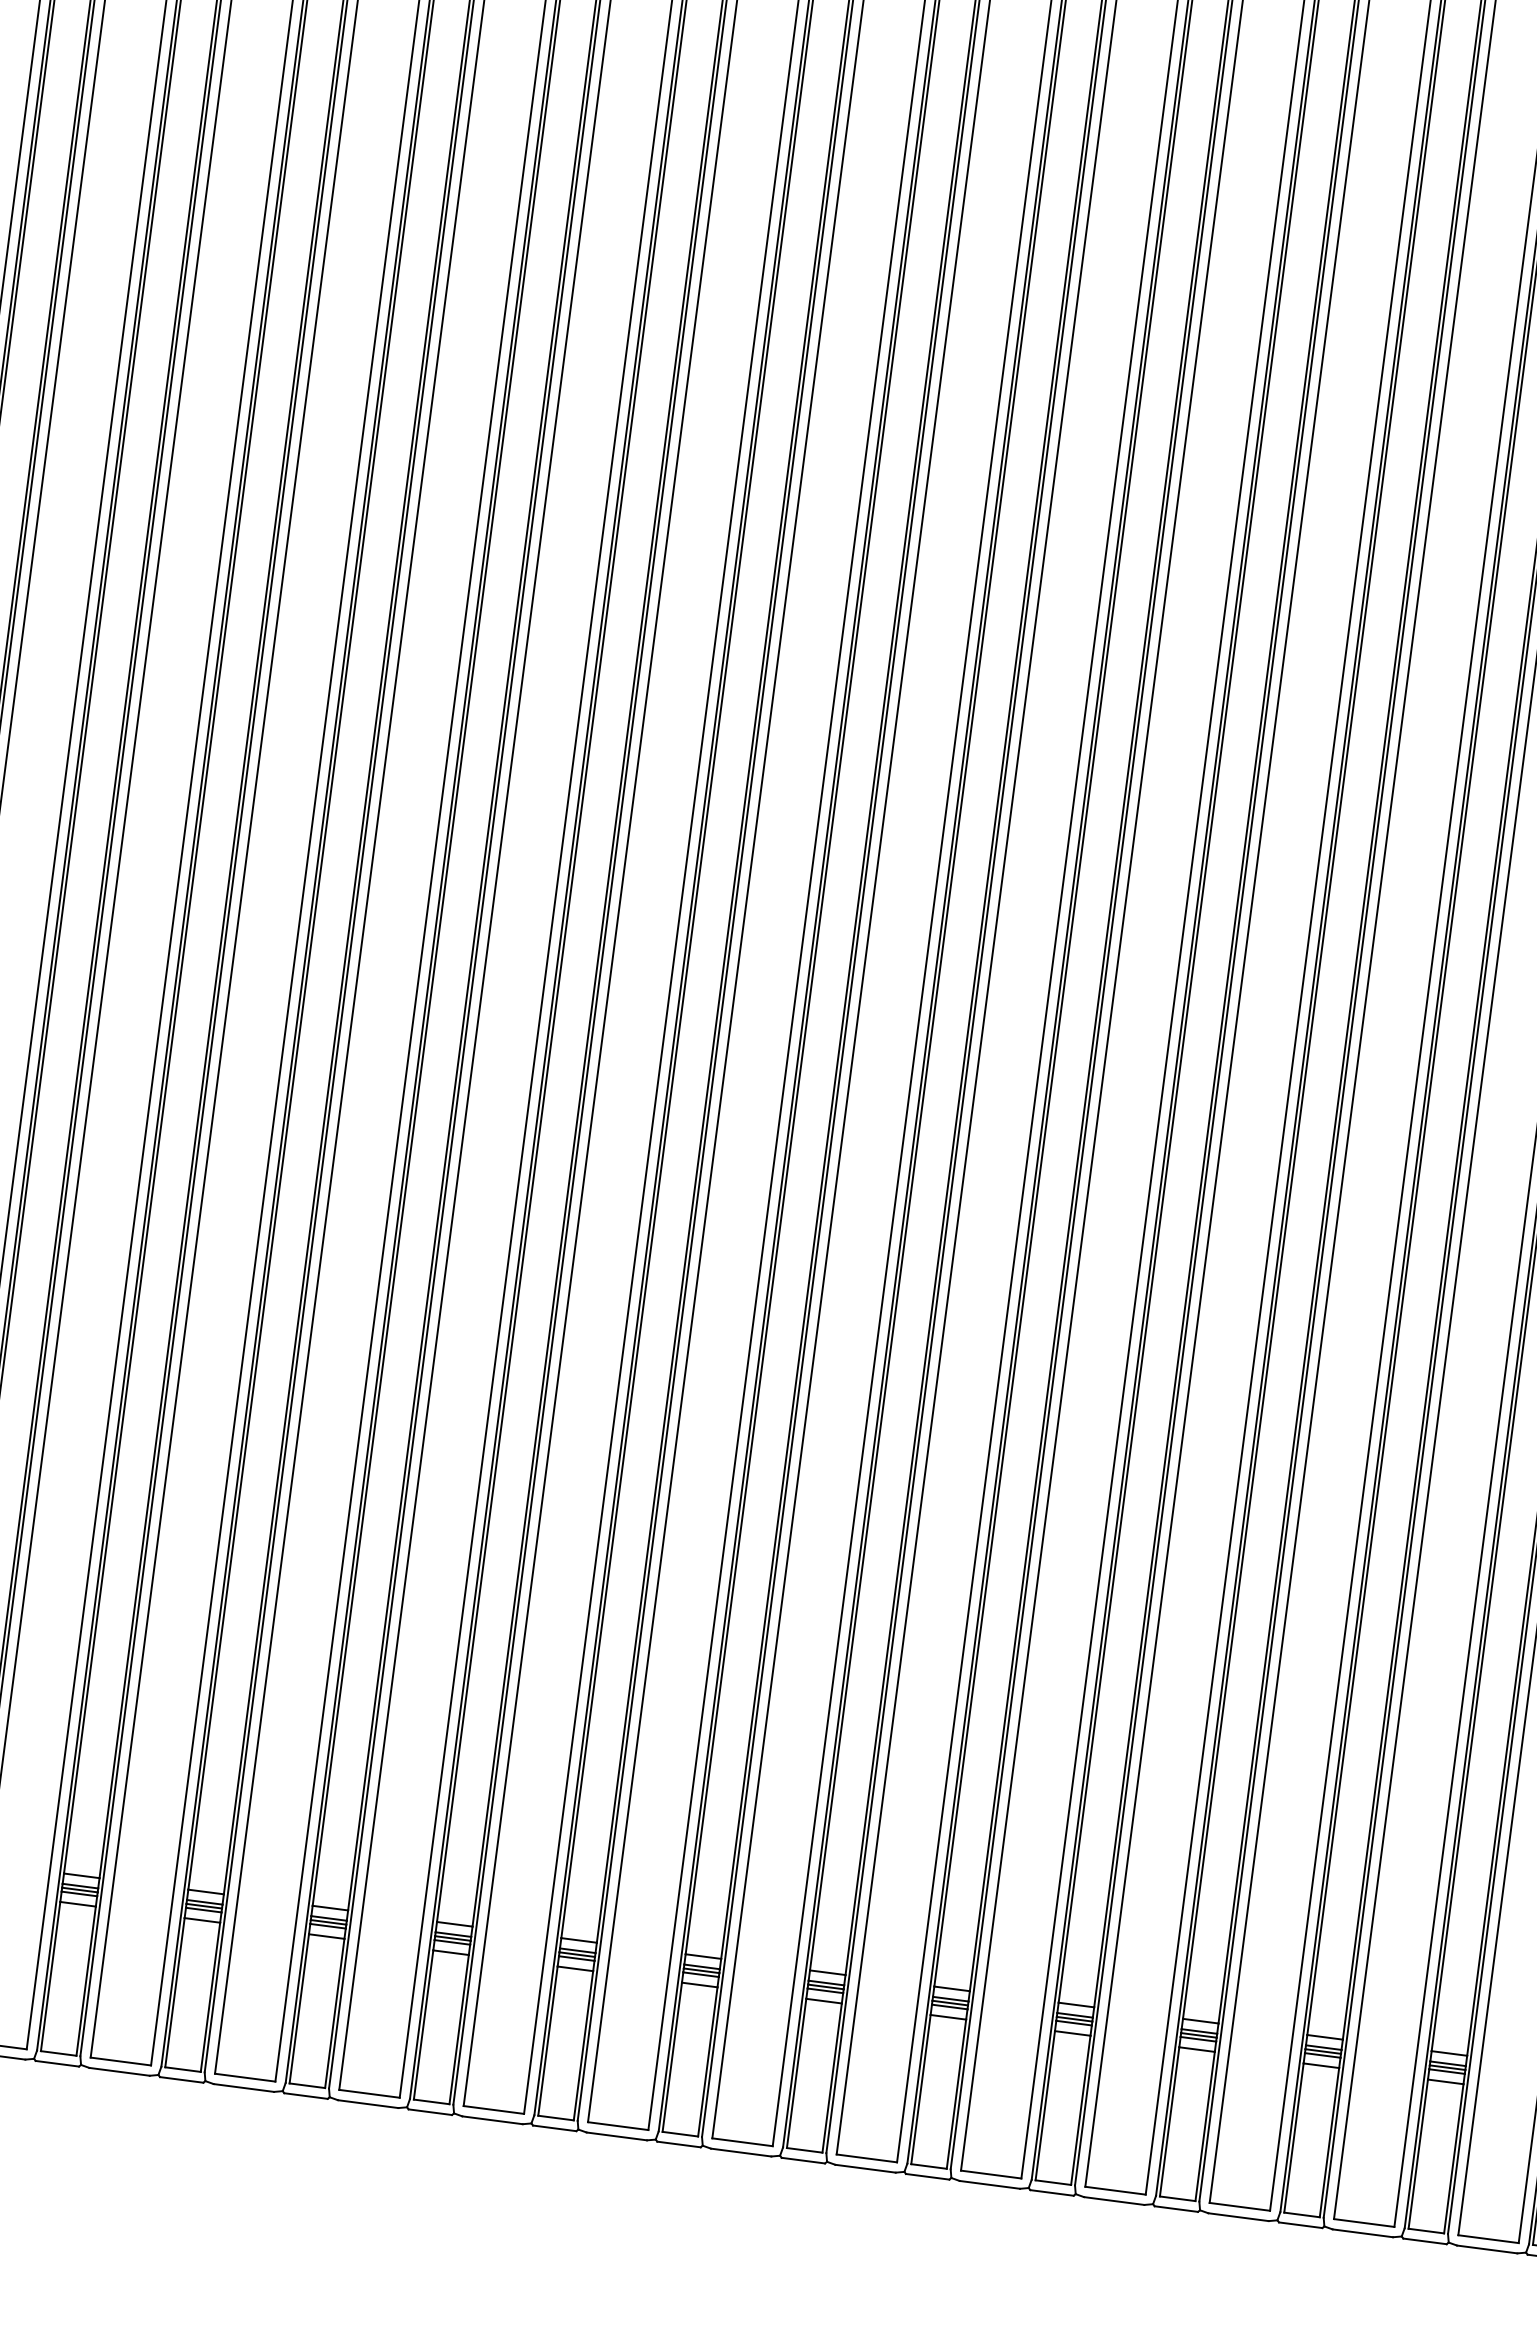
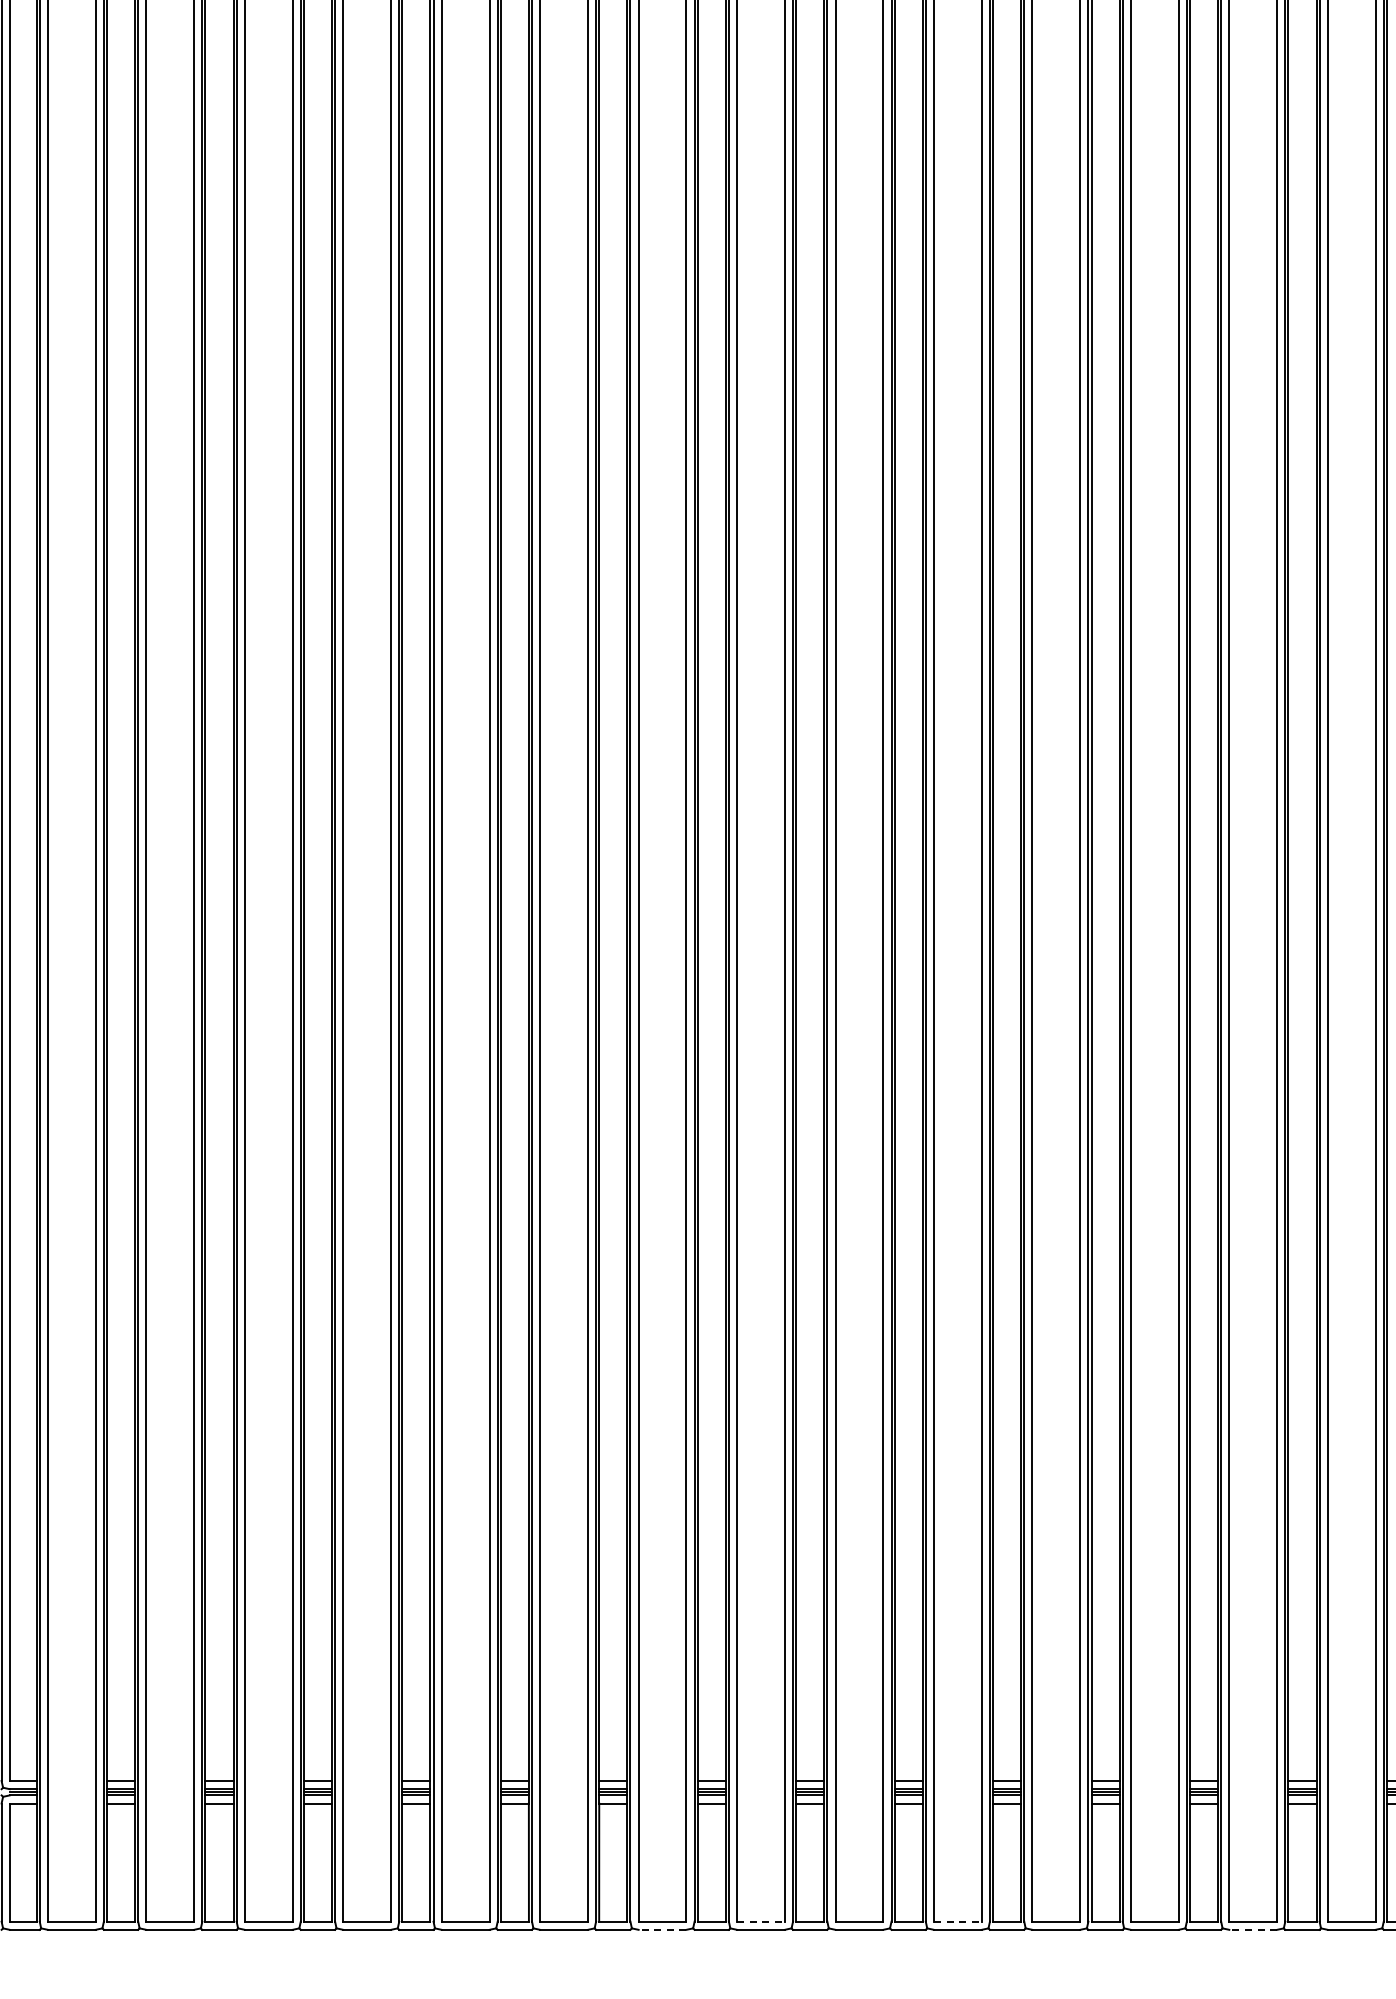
line: (492, 2119) -> (662, 1929), solid -> dashed
line: (617, 2125) -> (760, 1921), solid -> dashed
line: (866, 2158) -> (957, 1921), solid -> dashed
line: (1238, 2216) -> (1253, 1929), solid -> dashed

